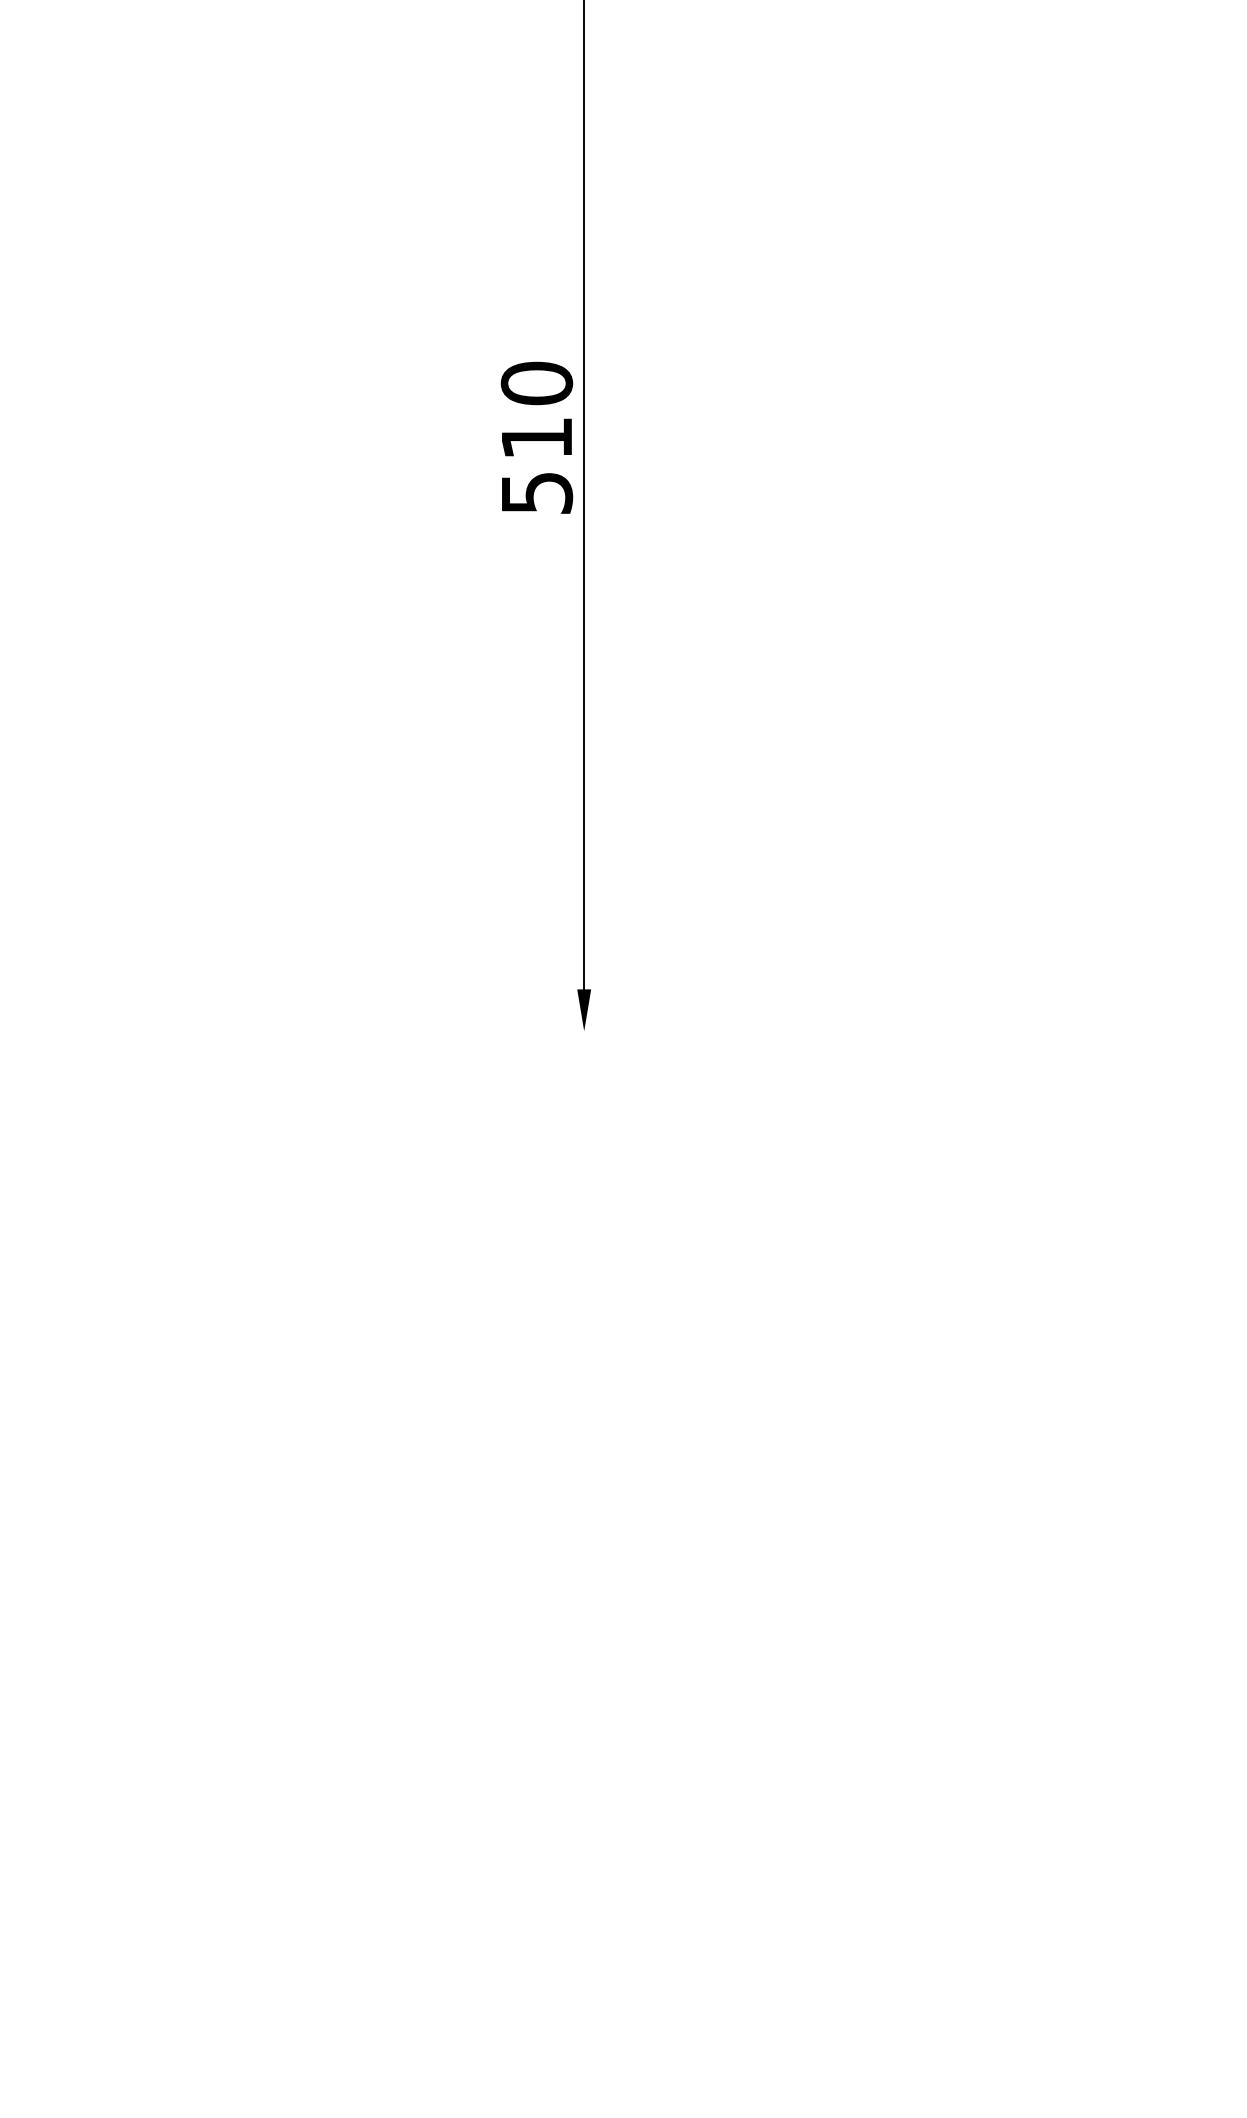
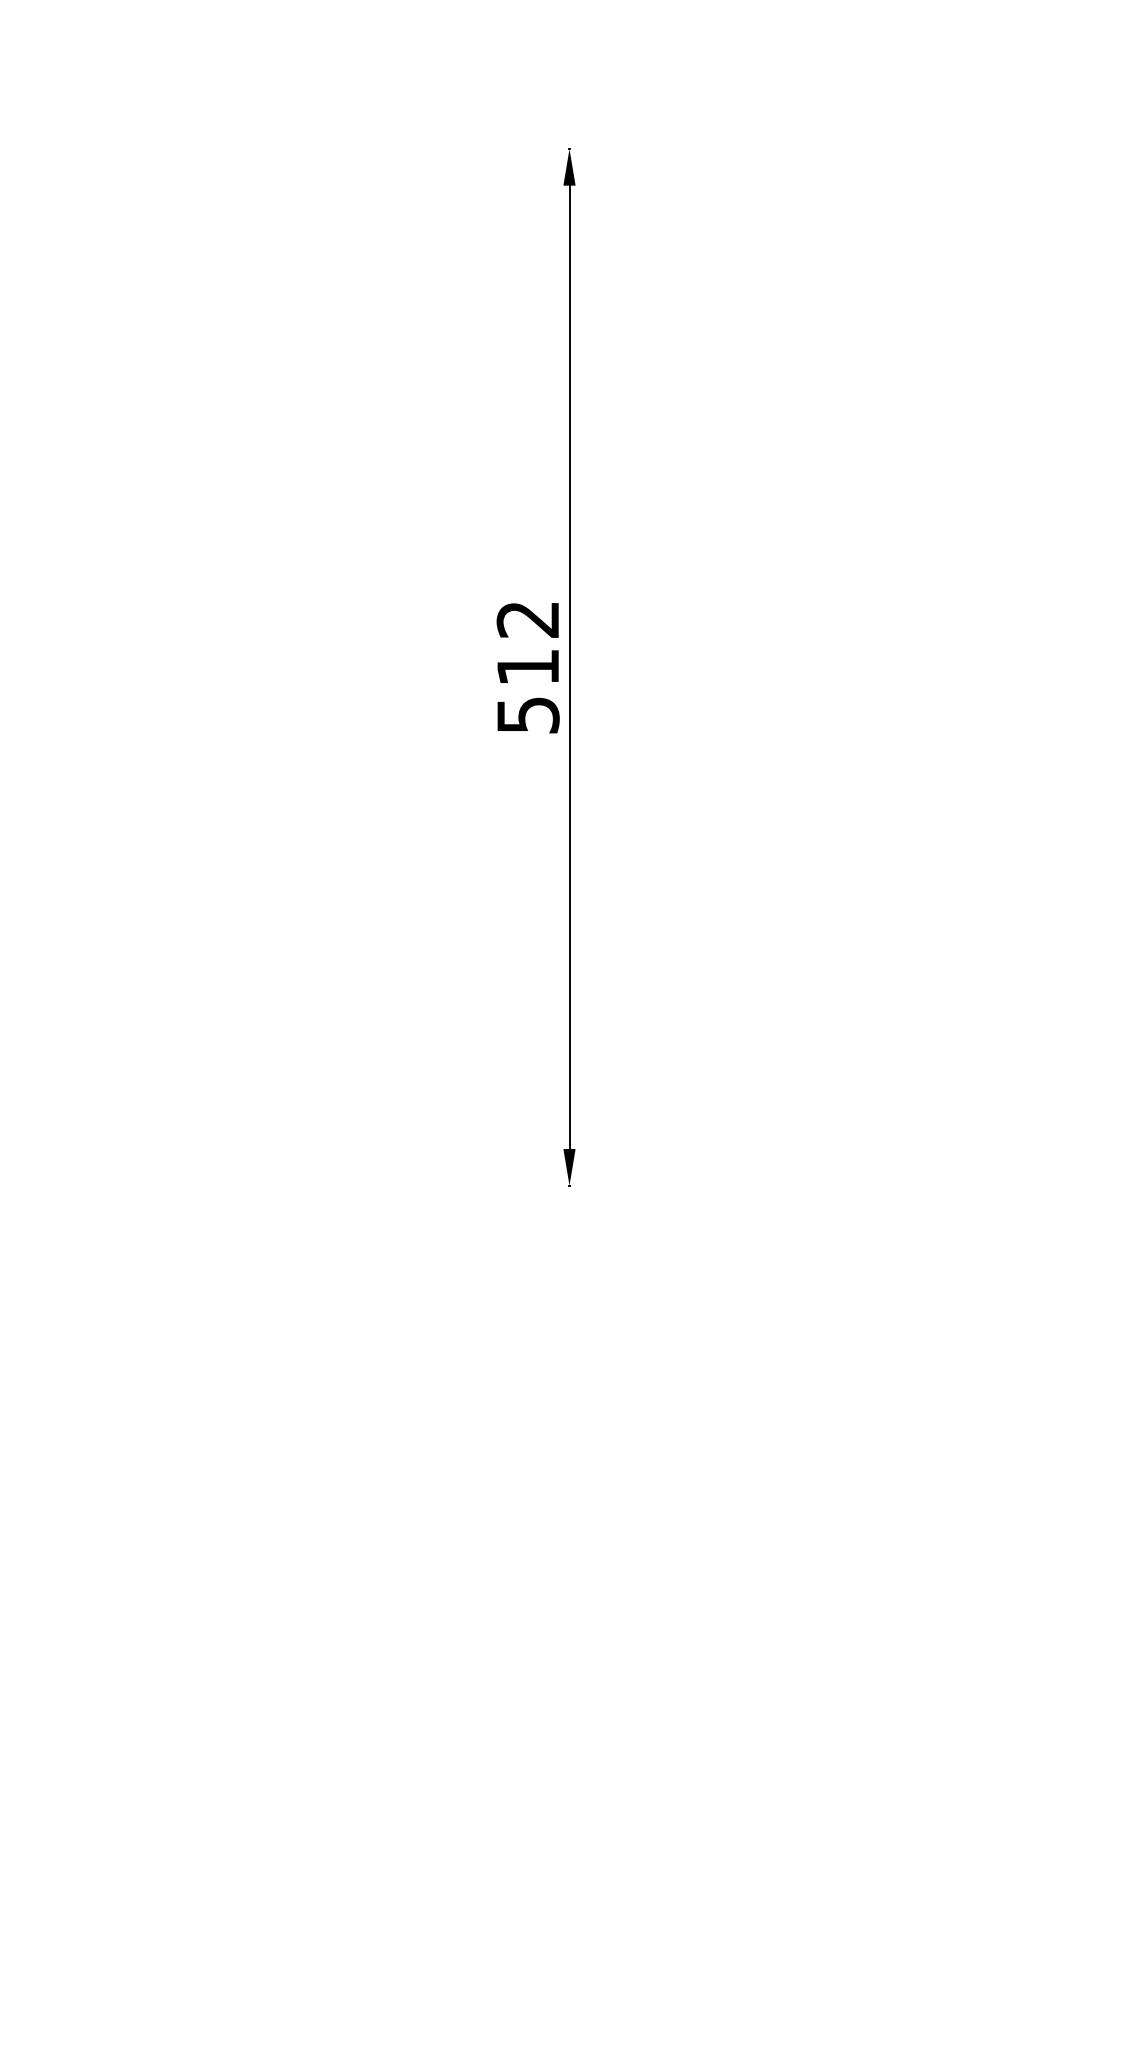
text: (536, 383) -> (527, 619), 510 -> 512

